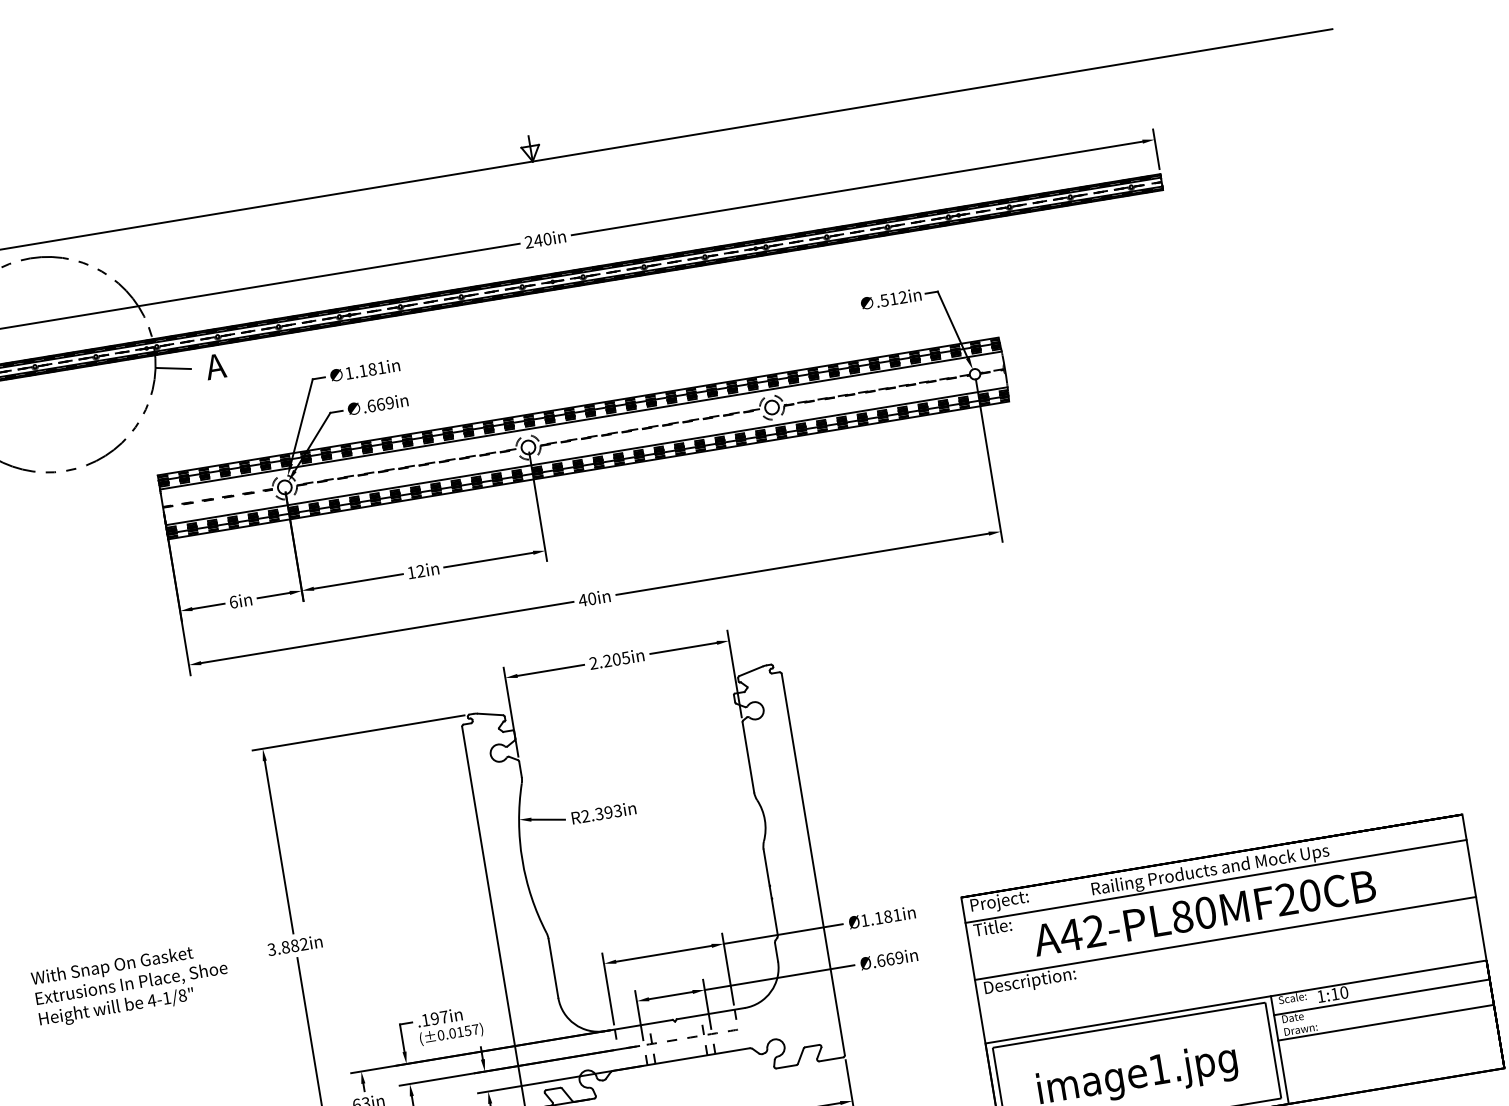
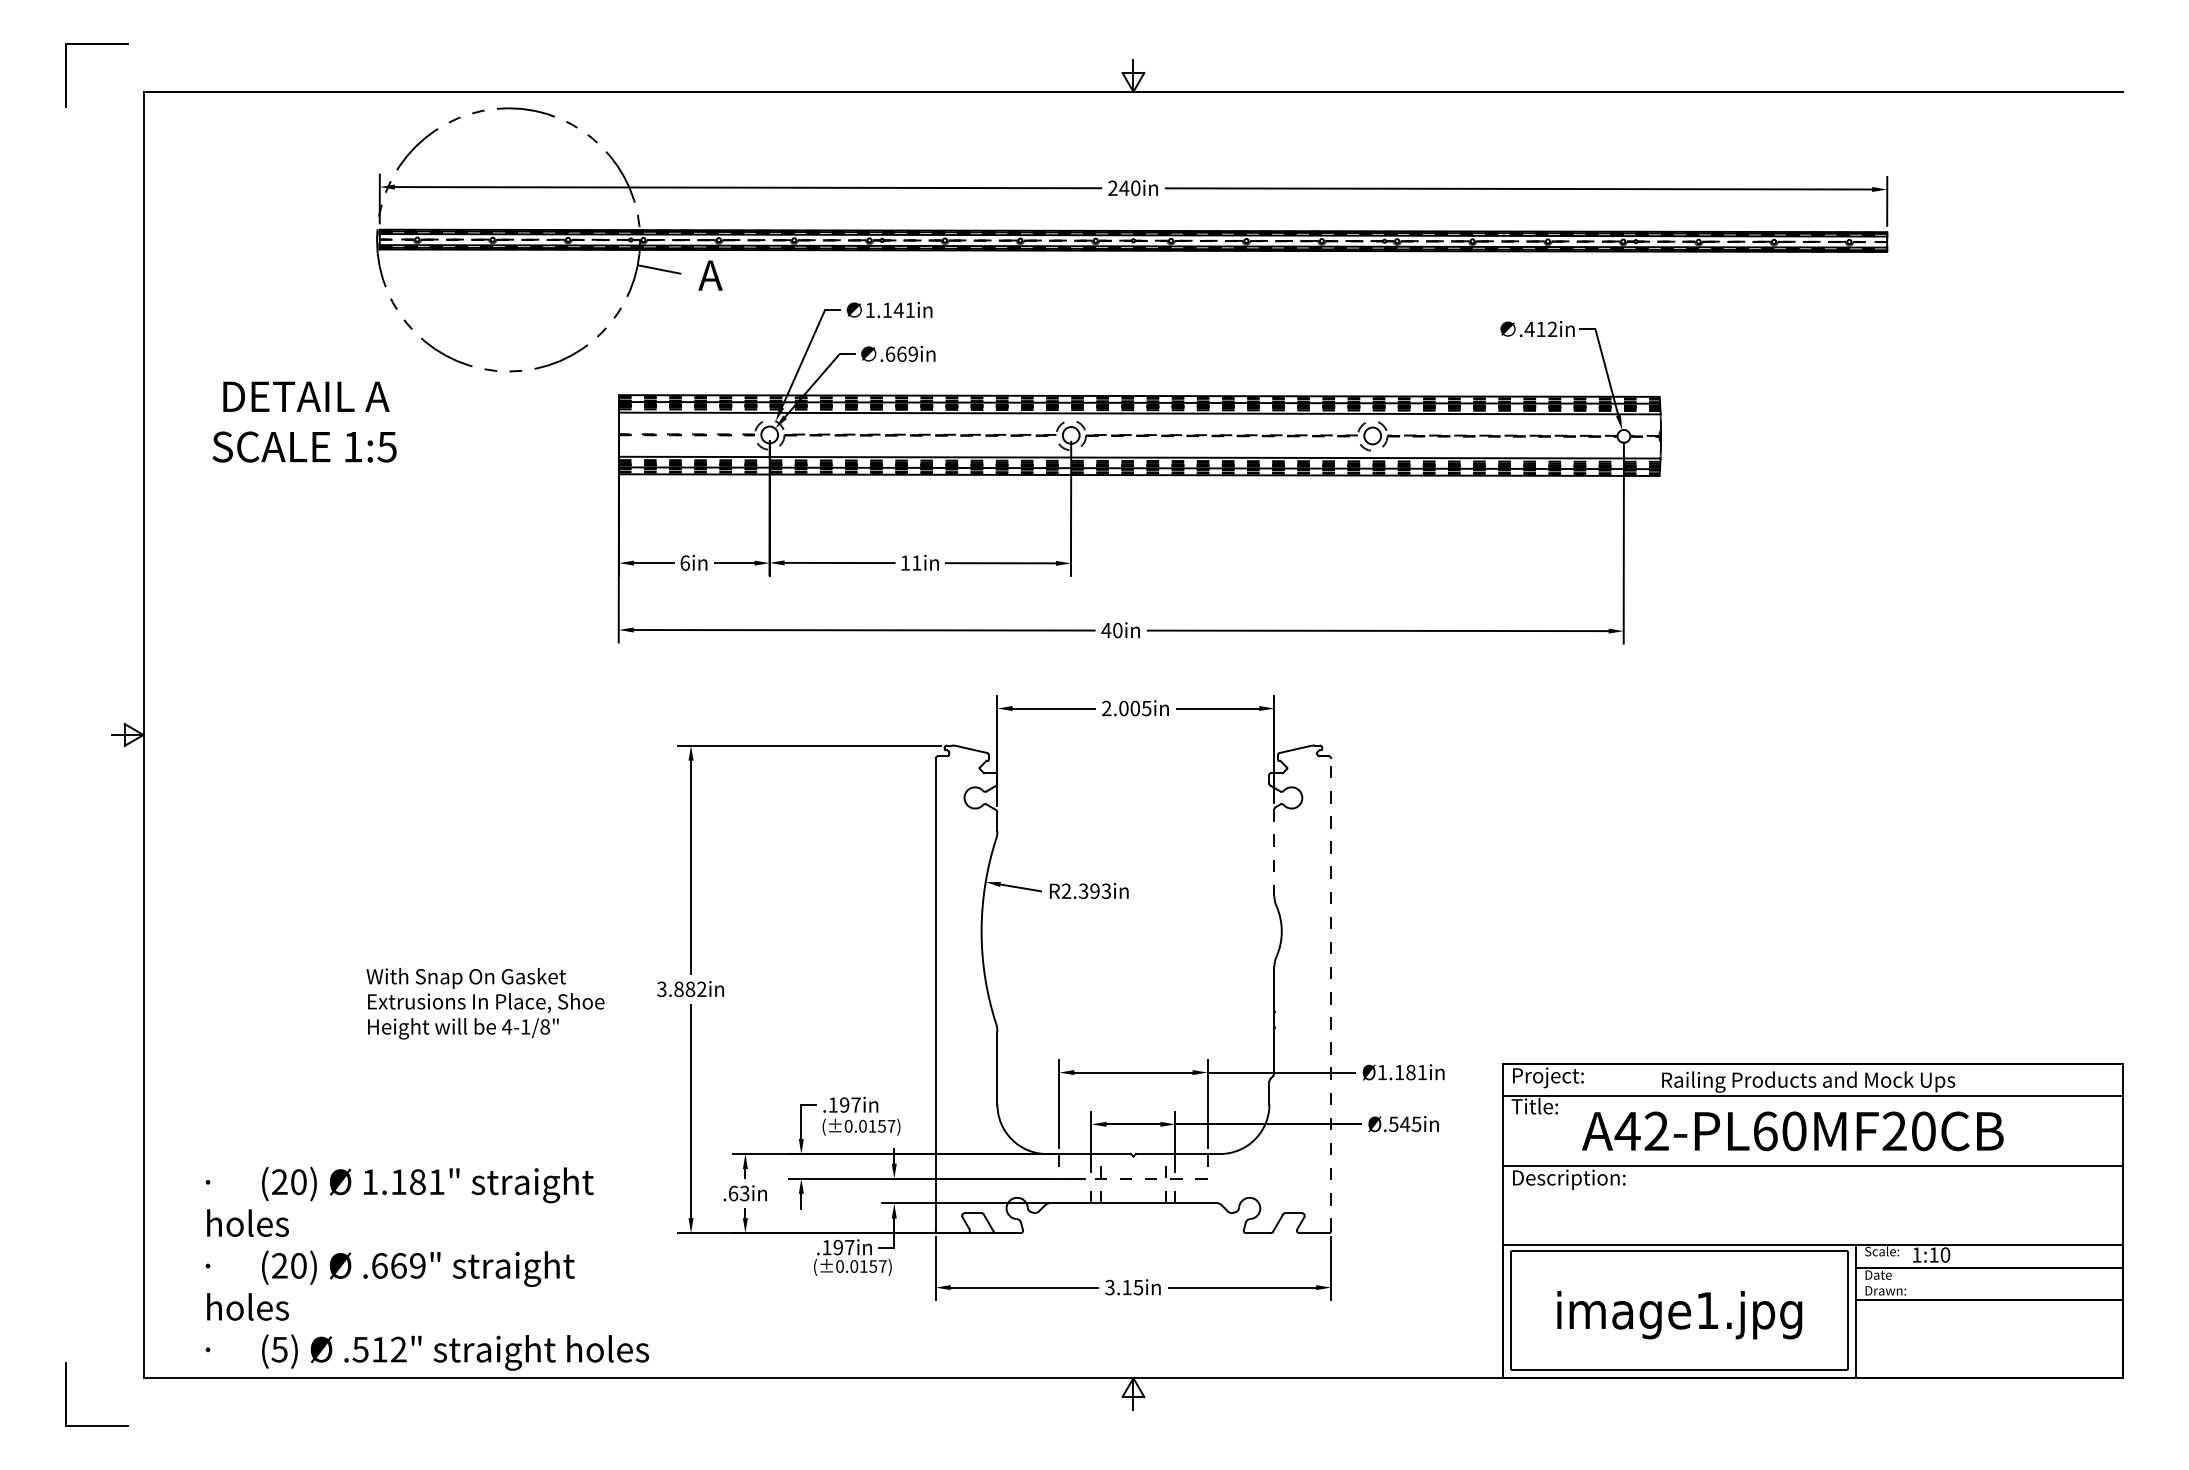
text: (884, 300) -> (1529, 329), .512in -> .412in
text: (372, 369) -> (898, 310), 1.181in -> 1.141in
text: (420, 570) -> (916, 562), 12in -> 11in
text: (607, 661) -> (1123, 708), 2.205in -> 2.005in
line: (748, 757) -> (1274, 853), solid -> dashed
line: (813, 864) -> (1331, 994), solid -> dashed
text: (1182, 916) -> (1765, 1131), A42-PL80MF20CB -> A42-PL60MF20CB
text: (890, 959) -> (1405, 1124), Ø.669in -> Ø.545in

